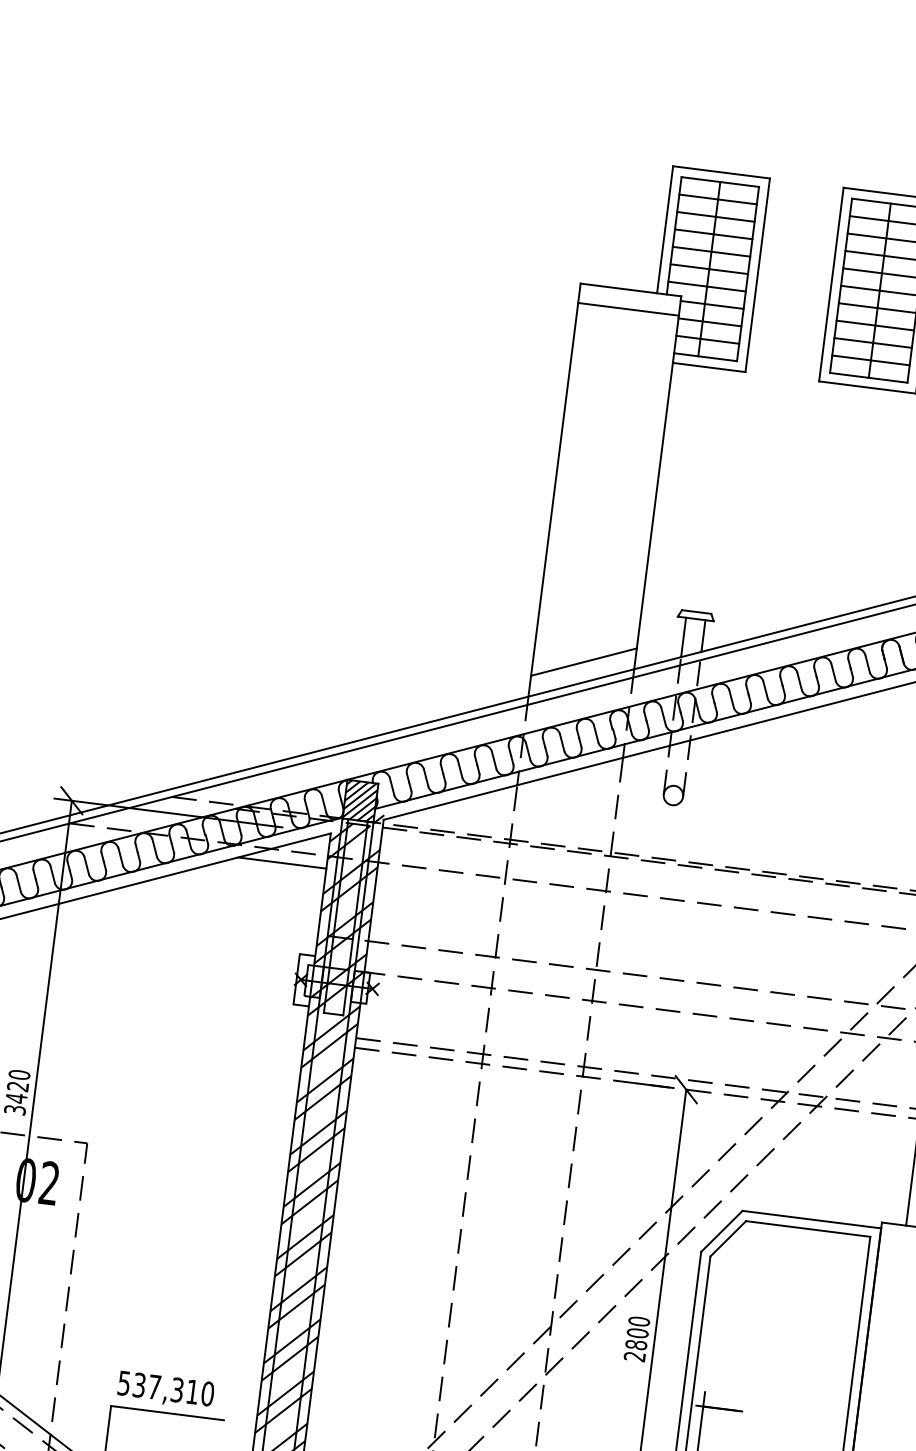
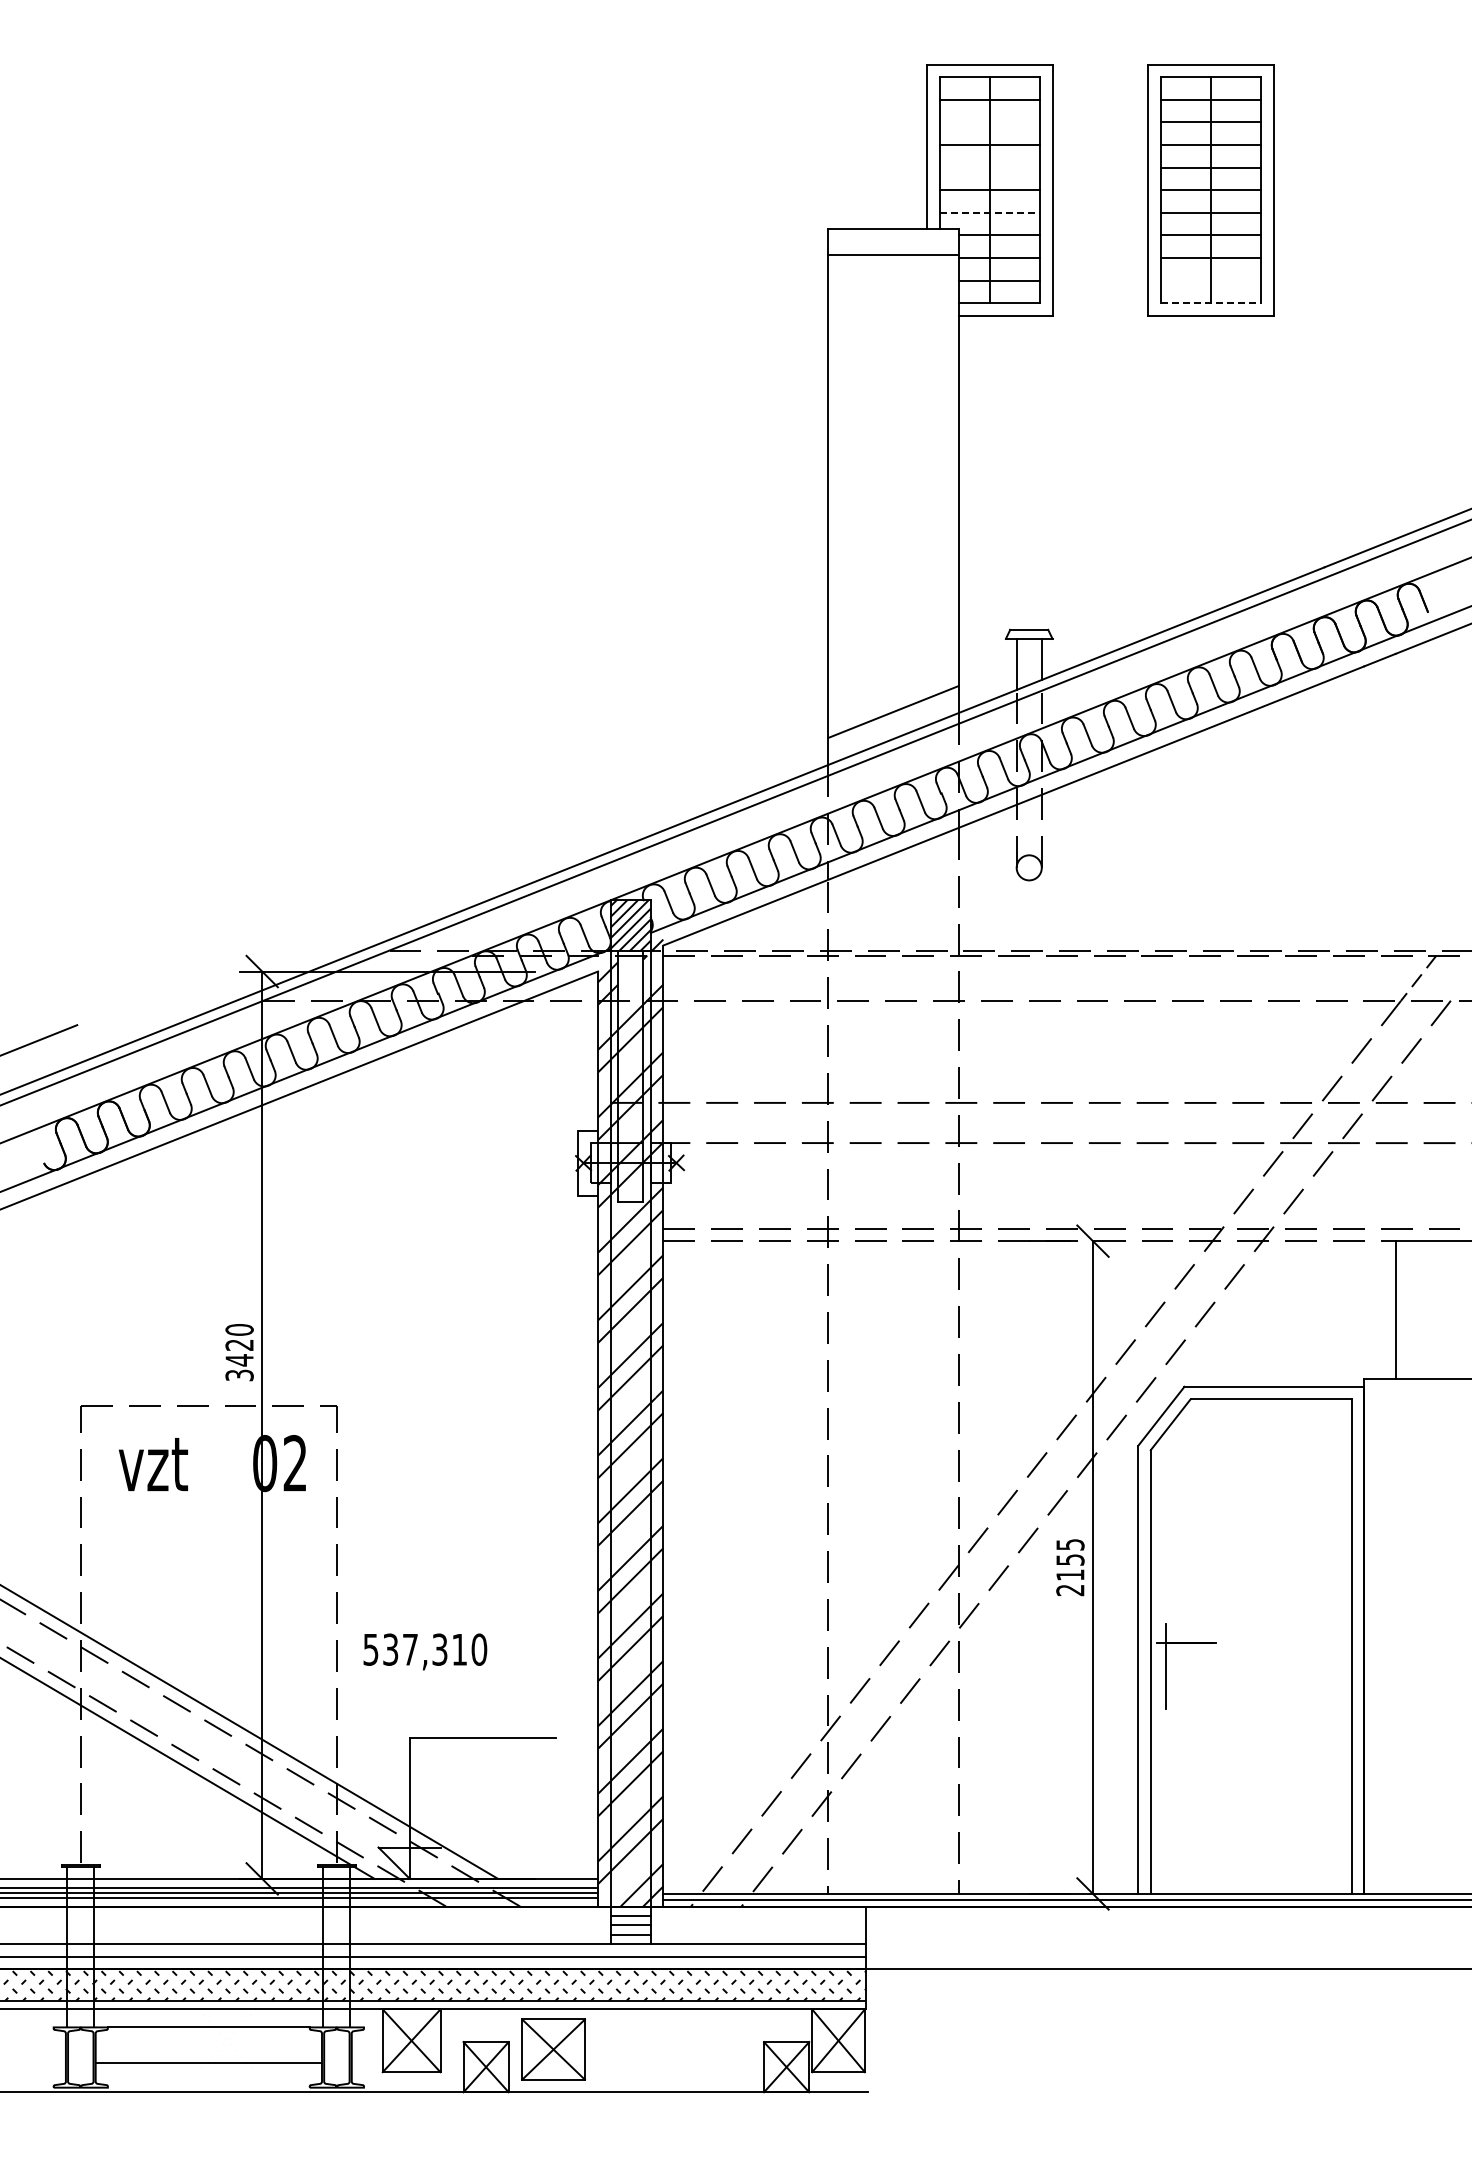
line: (715, 216) -> (989, 122), removed
line: (711, 251) -> (989, 167), removed
line: (707, 286) -> (990, 212), solid -> dashed
line: (870, 360) -> (1210, 280), removed
line: (868, 378) -> (1211, 303), solid -> dashed
hatch: (356, 835) -> (630, 969), removed
line: (281, 863) -> (540, 1017), removed
text: (637, 1332) -> (1070, 1559), 2800 -> 2155
text: (166, 1390) -> (425, 1651), moved

